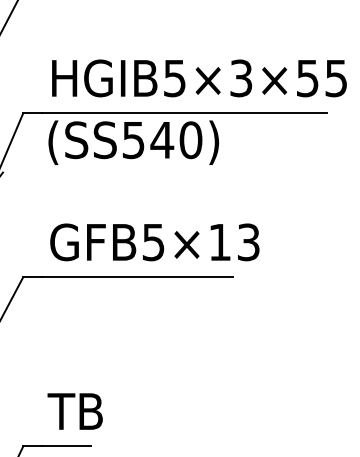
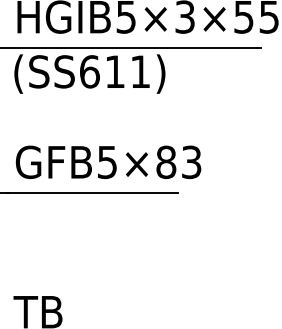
text: (162, 140) -> (115, 72), (SS540) -> (SS611)
text: (220, 242) -> (166, 162), GFB5×13 -> GFB5×83

